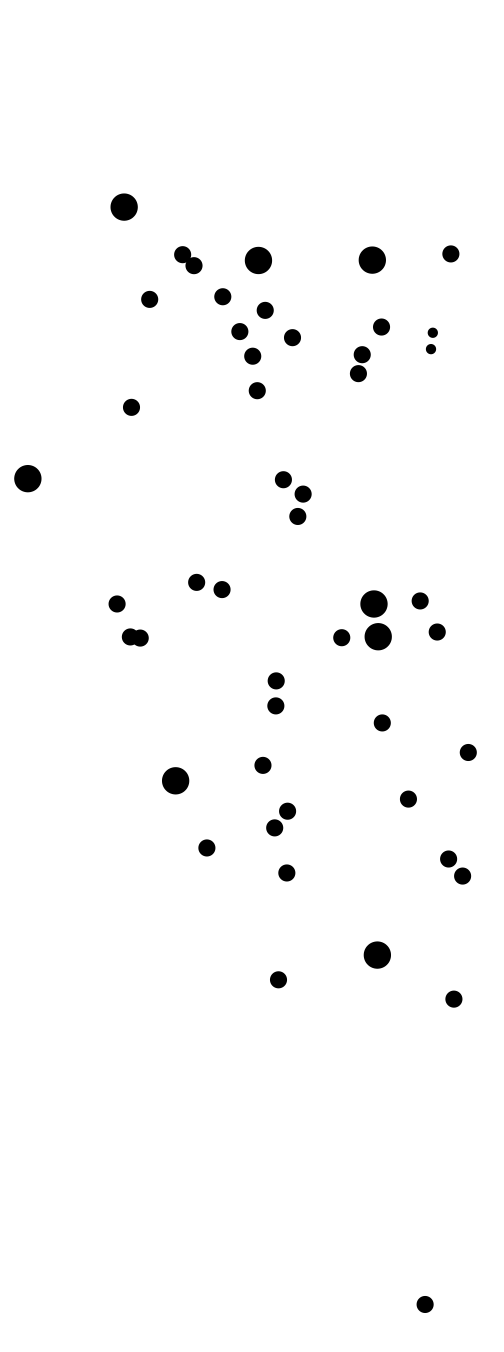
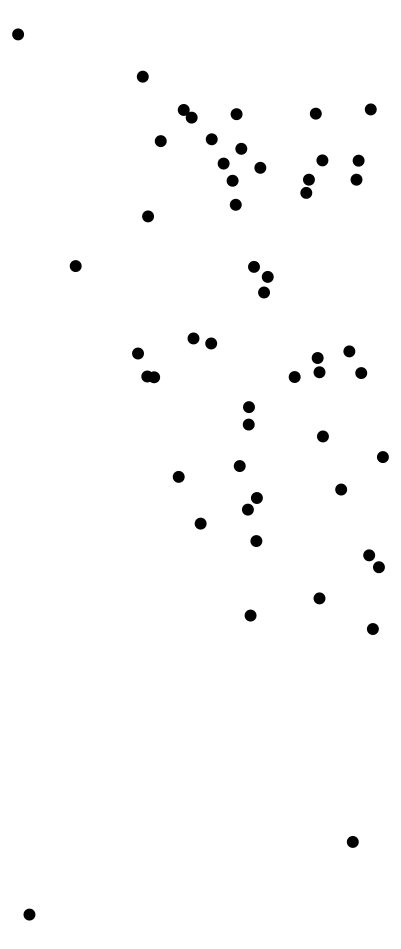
part: (123, 206) -> (142, 76), size x0.62
part: (371, 259) -> (315, 113), size x0.62
part: (258, 261) -> (236, 114), size x0.62
part: (431, 340) -> (357, 169), size x1.67
part: (27, 477) -> (75, 265), size x0.62
part: (375, 621) -> (318, 365), size x0.62
part: (175, 780) -> (178, 476), size x0.62
part: (454, 867) -> (373, 561), moved
part: (377, 955) -> (319, 598), size x0.62

